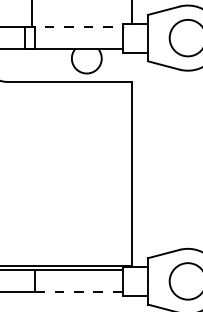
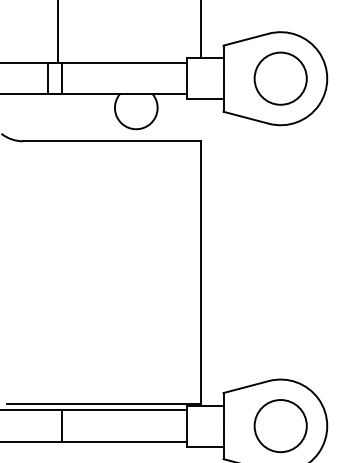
line: (73, 26) -> (117, 62), dashed -> solid
line: (78, 292) -> (124, 441), dashed -> solid

